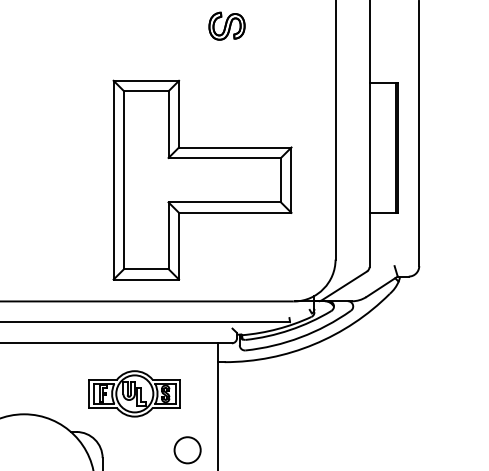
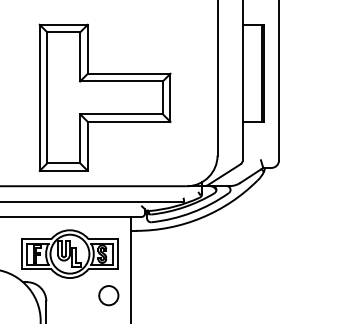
part: (202, 179) -> (105, 97), moved
part: (134, 393) -> (69, 253), size x1.43

